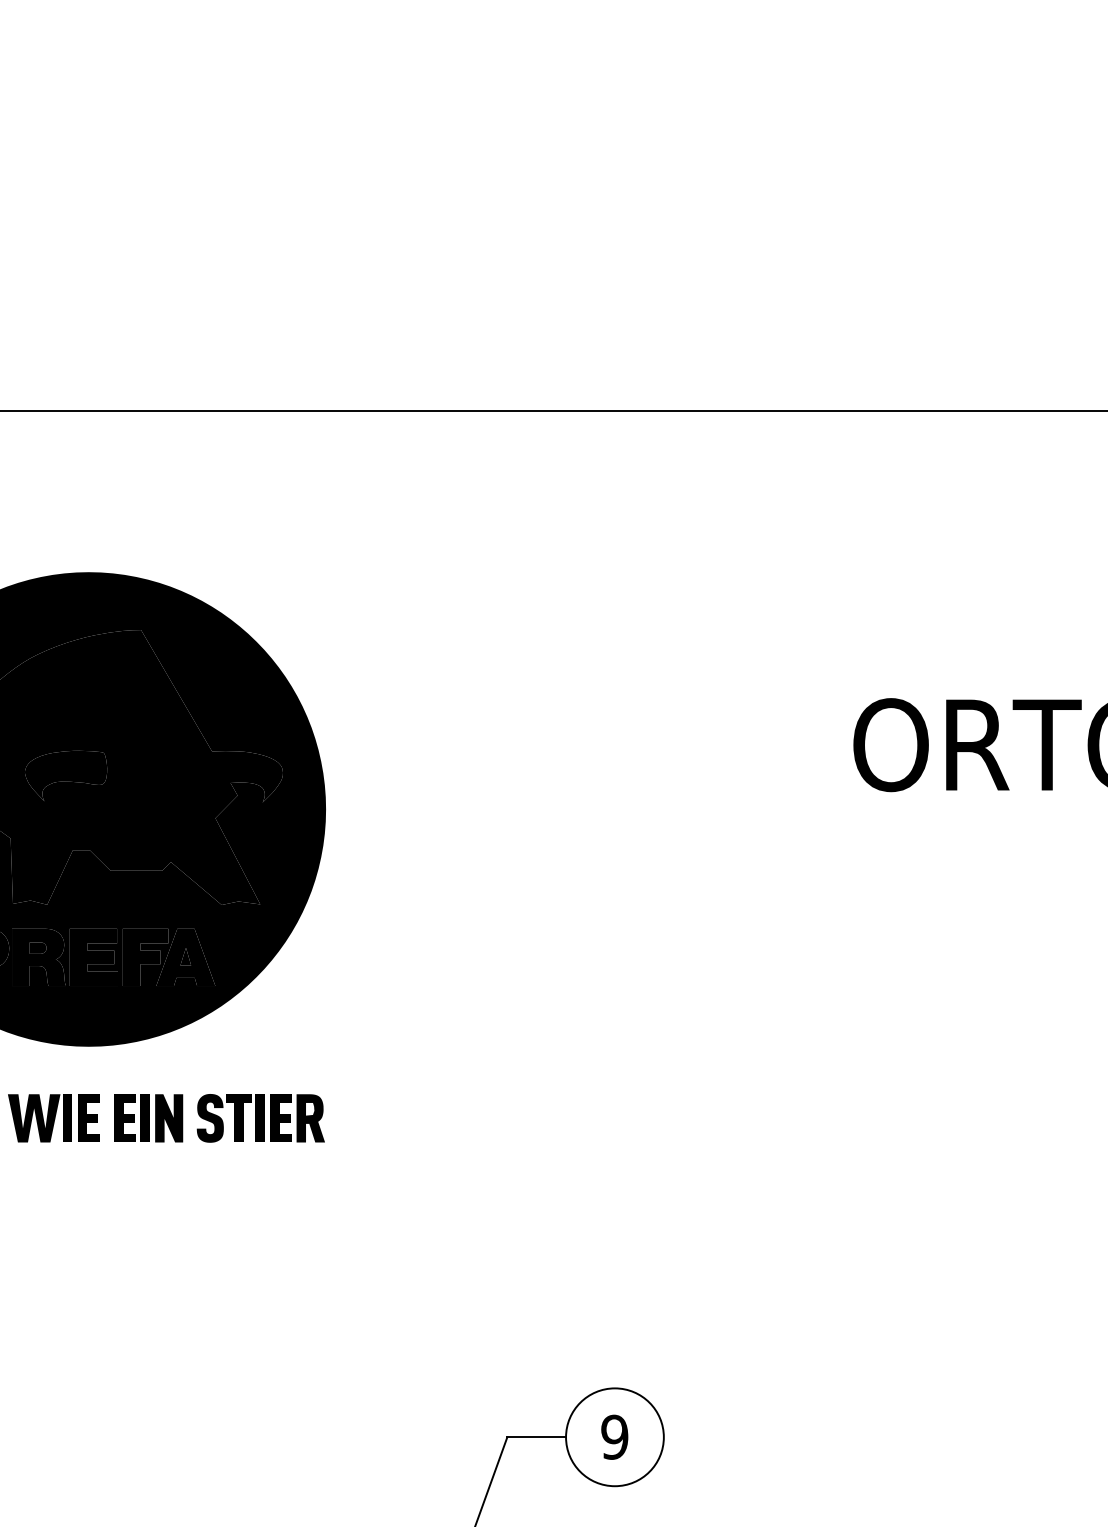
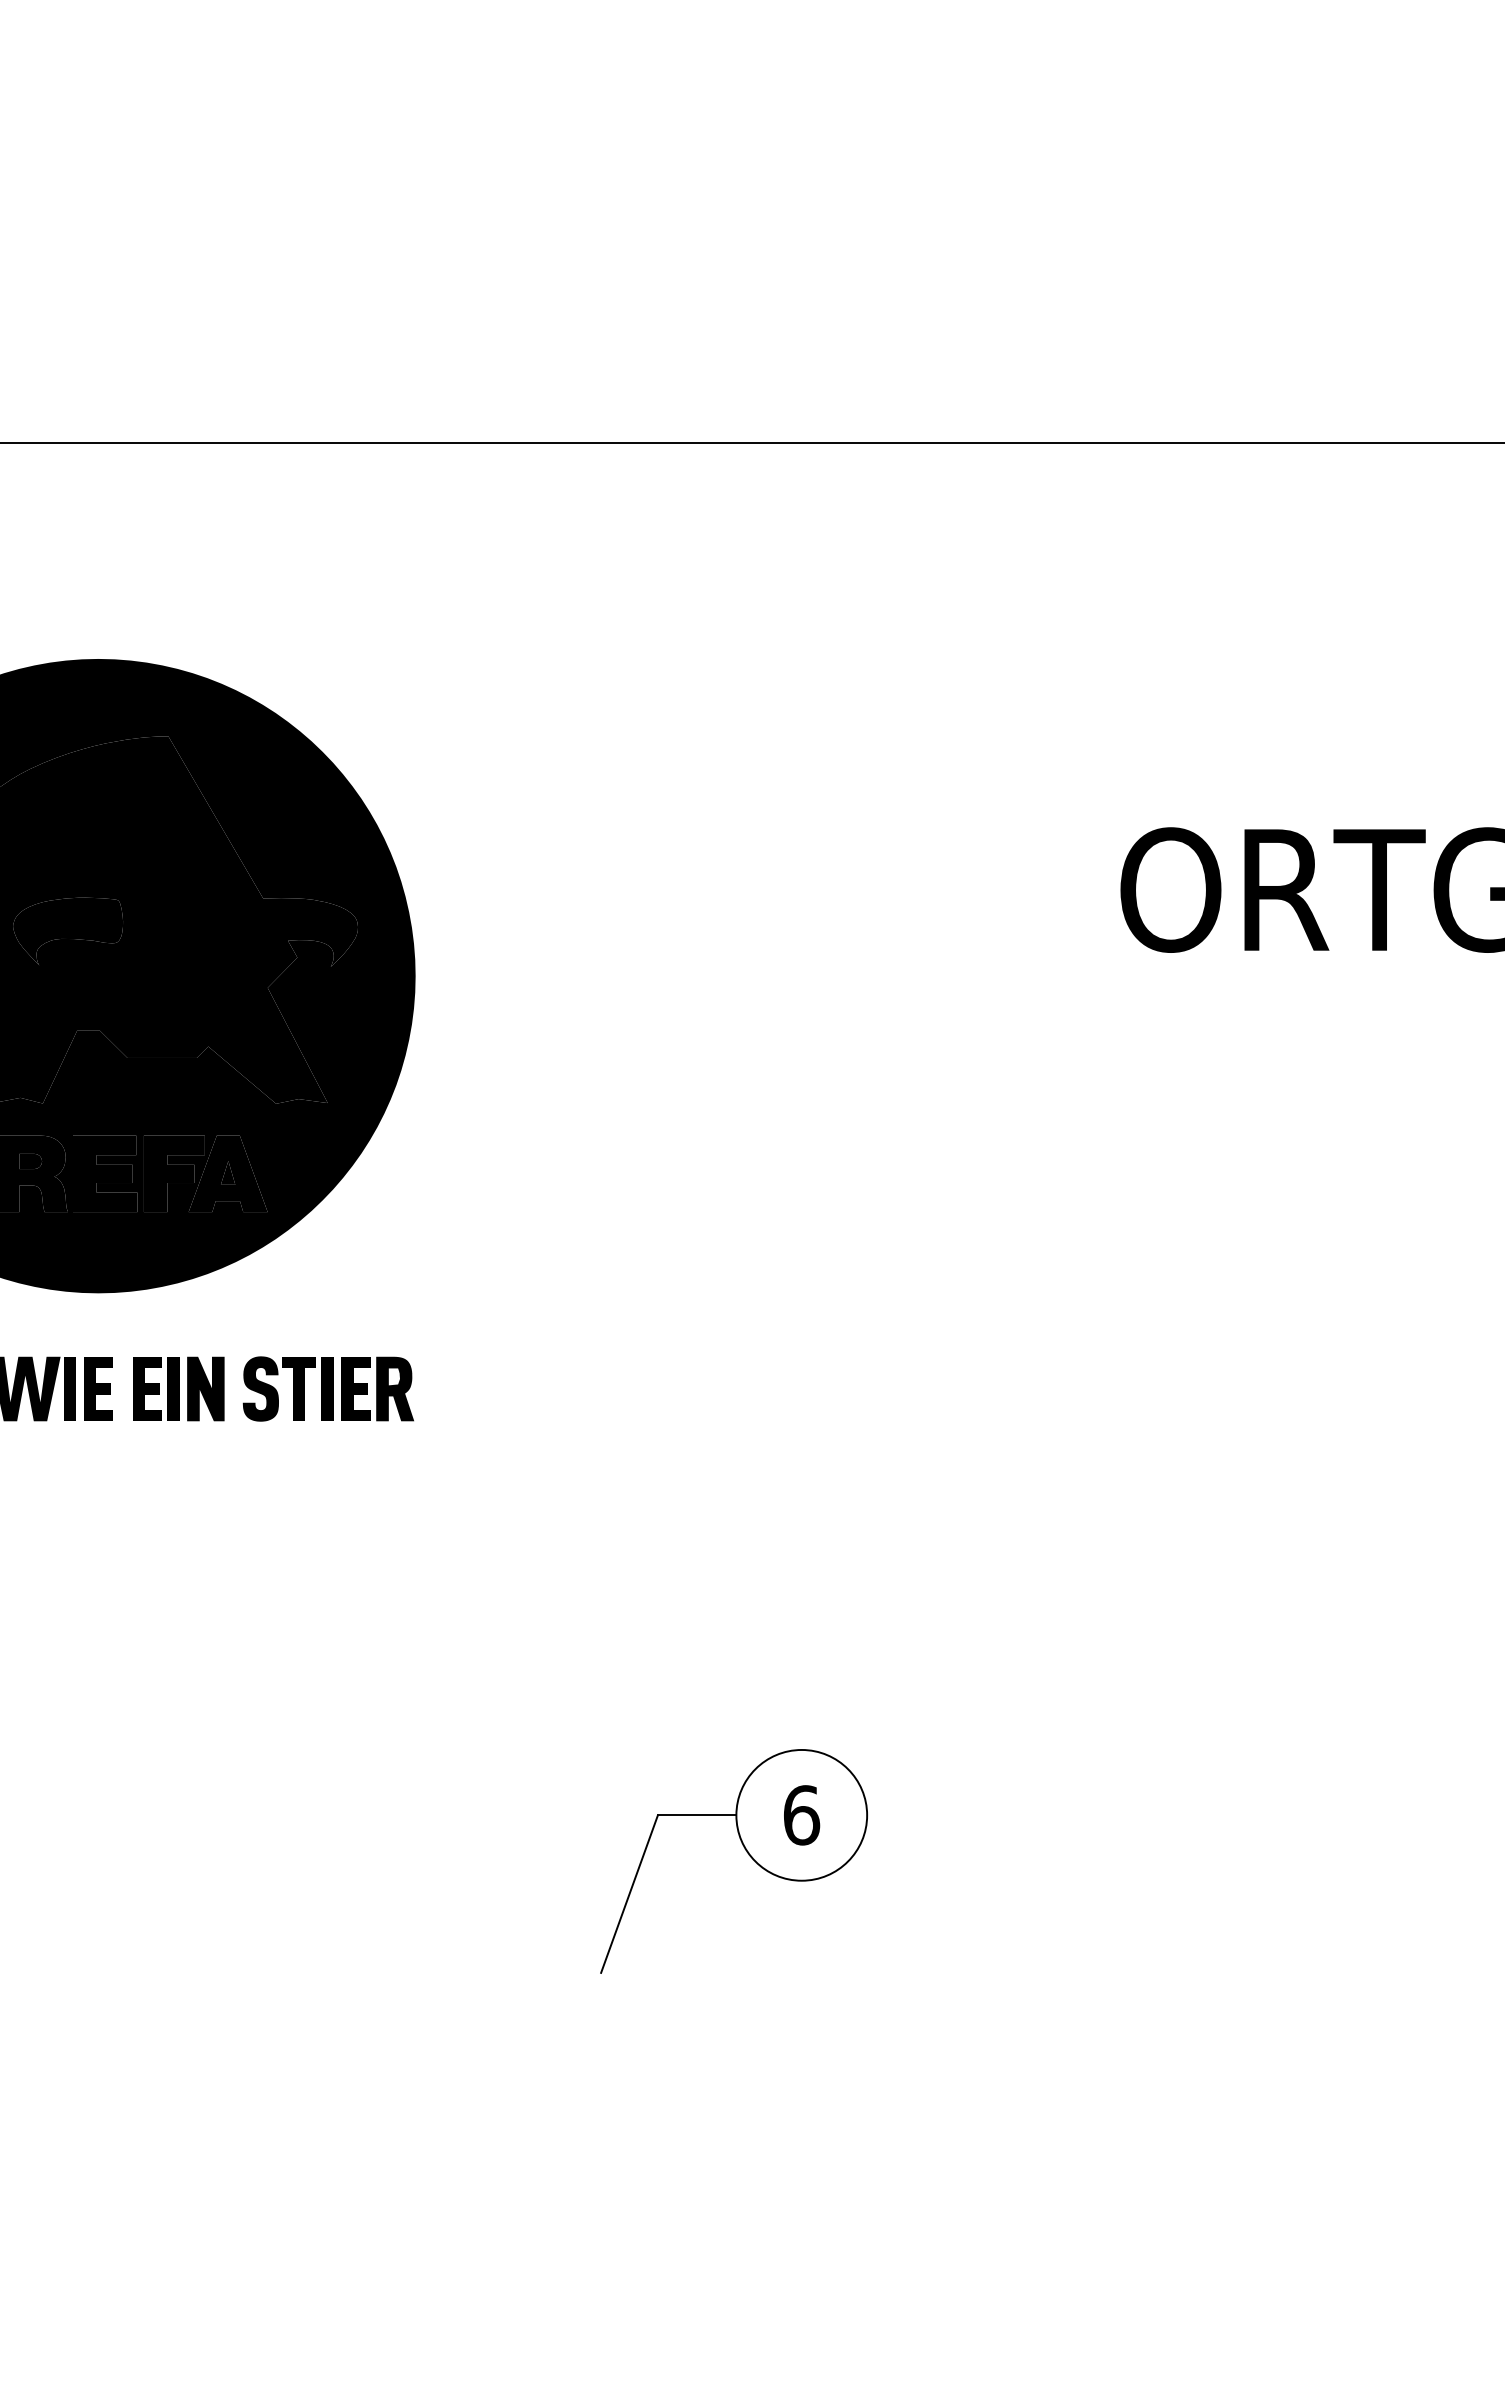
text: (614, 1437) -> (801, 1815), 9 -> 6

